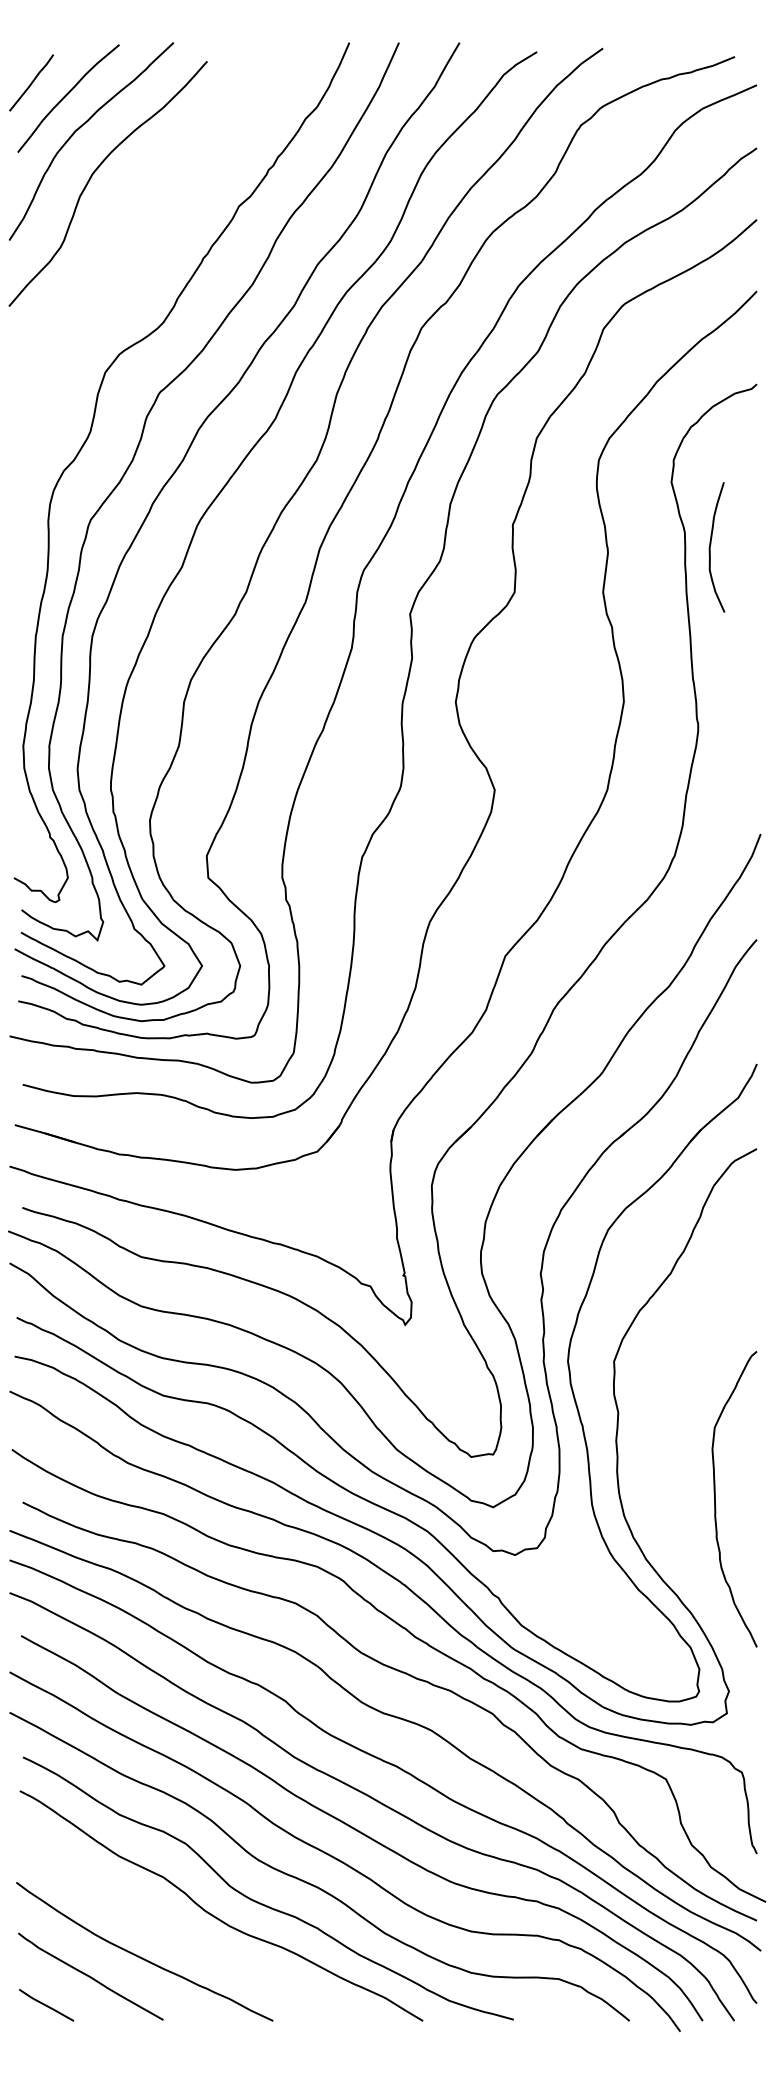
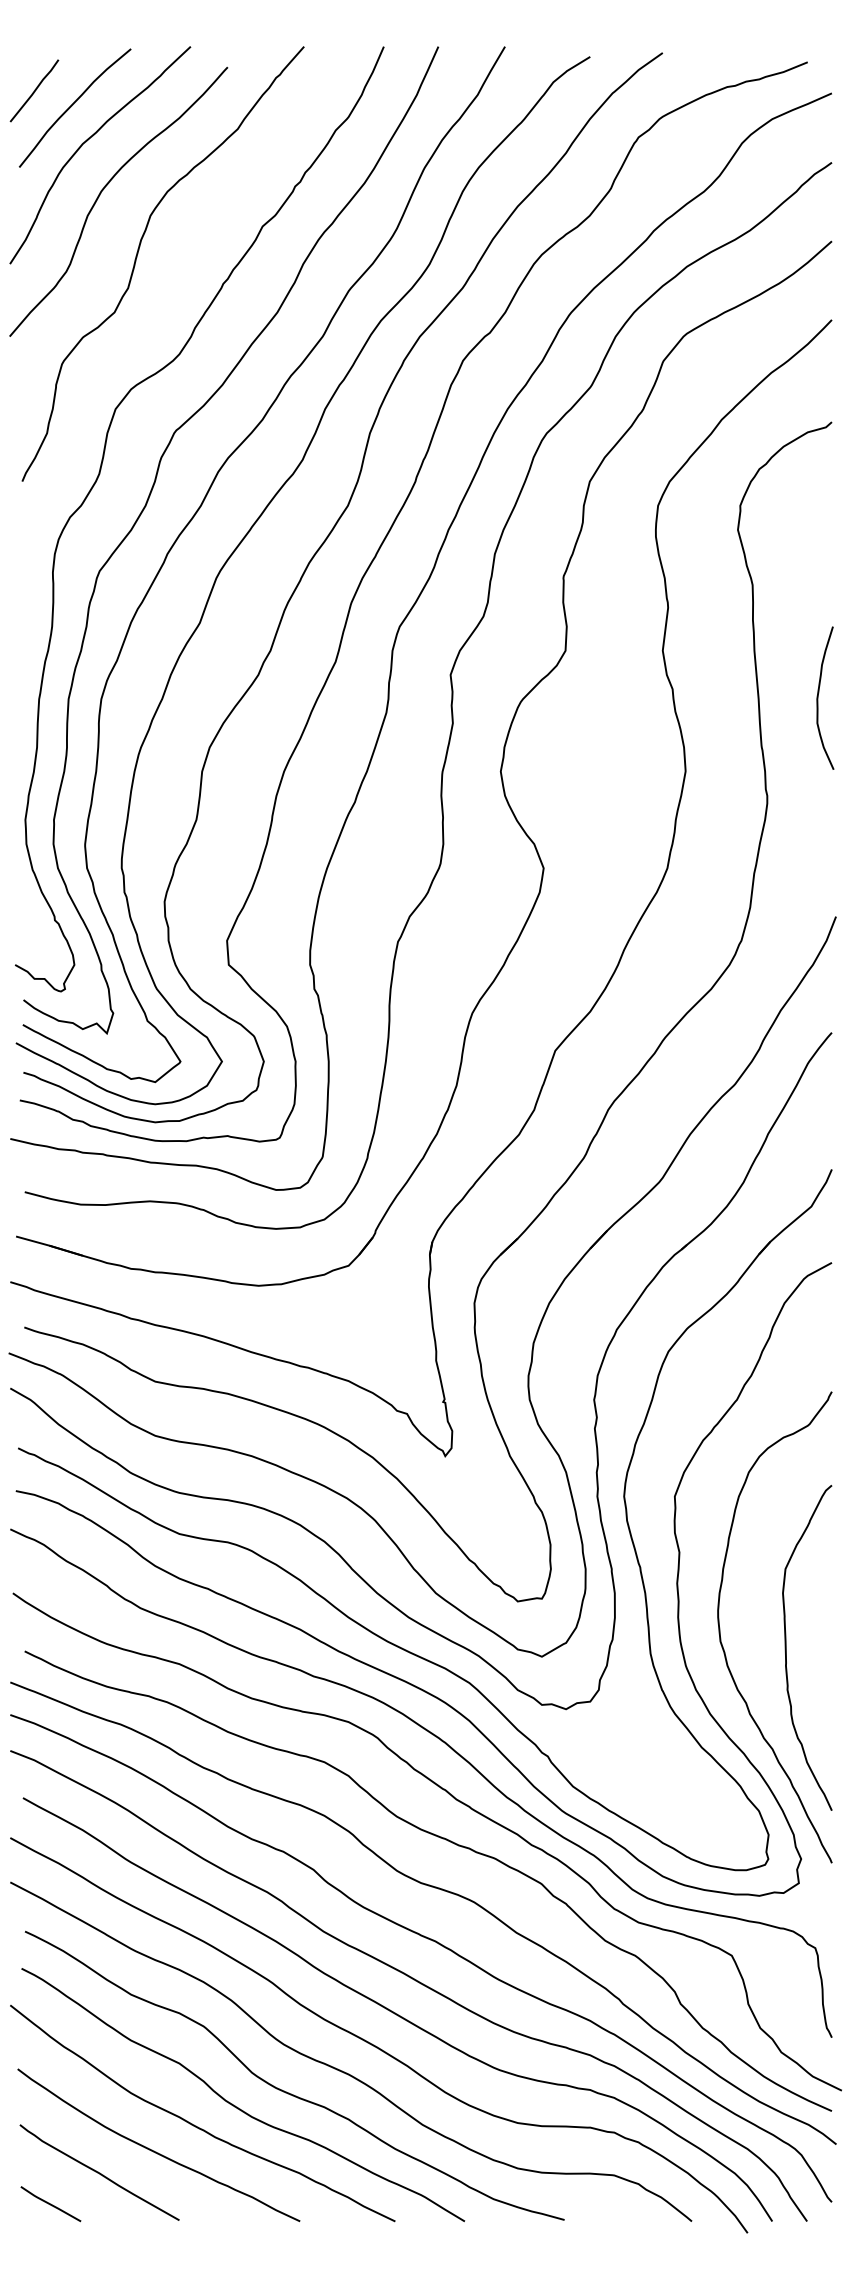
curve: (125, 234) -> (137, 257), added
curve: (711, 544) -> (819, 695), moved
curve: (656, 1488) -> (721, 1636), added
curve: (178, 1933) -> (195, 2125), added

